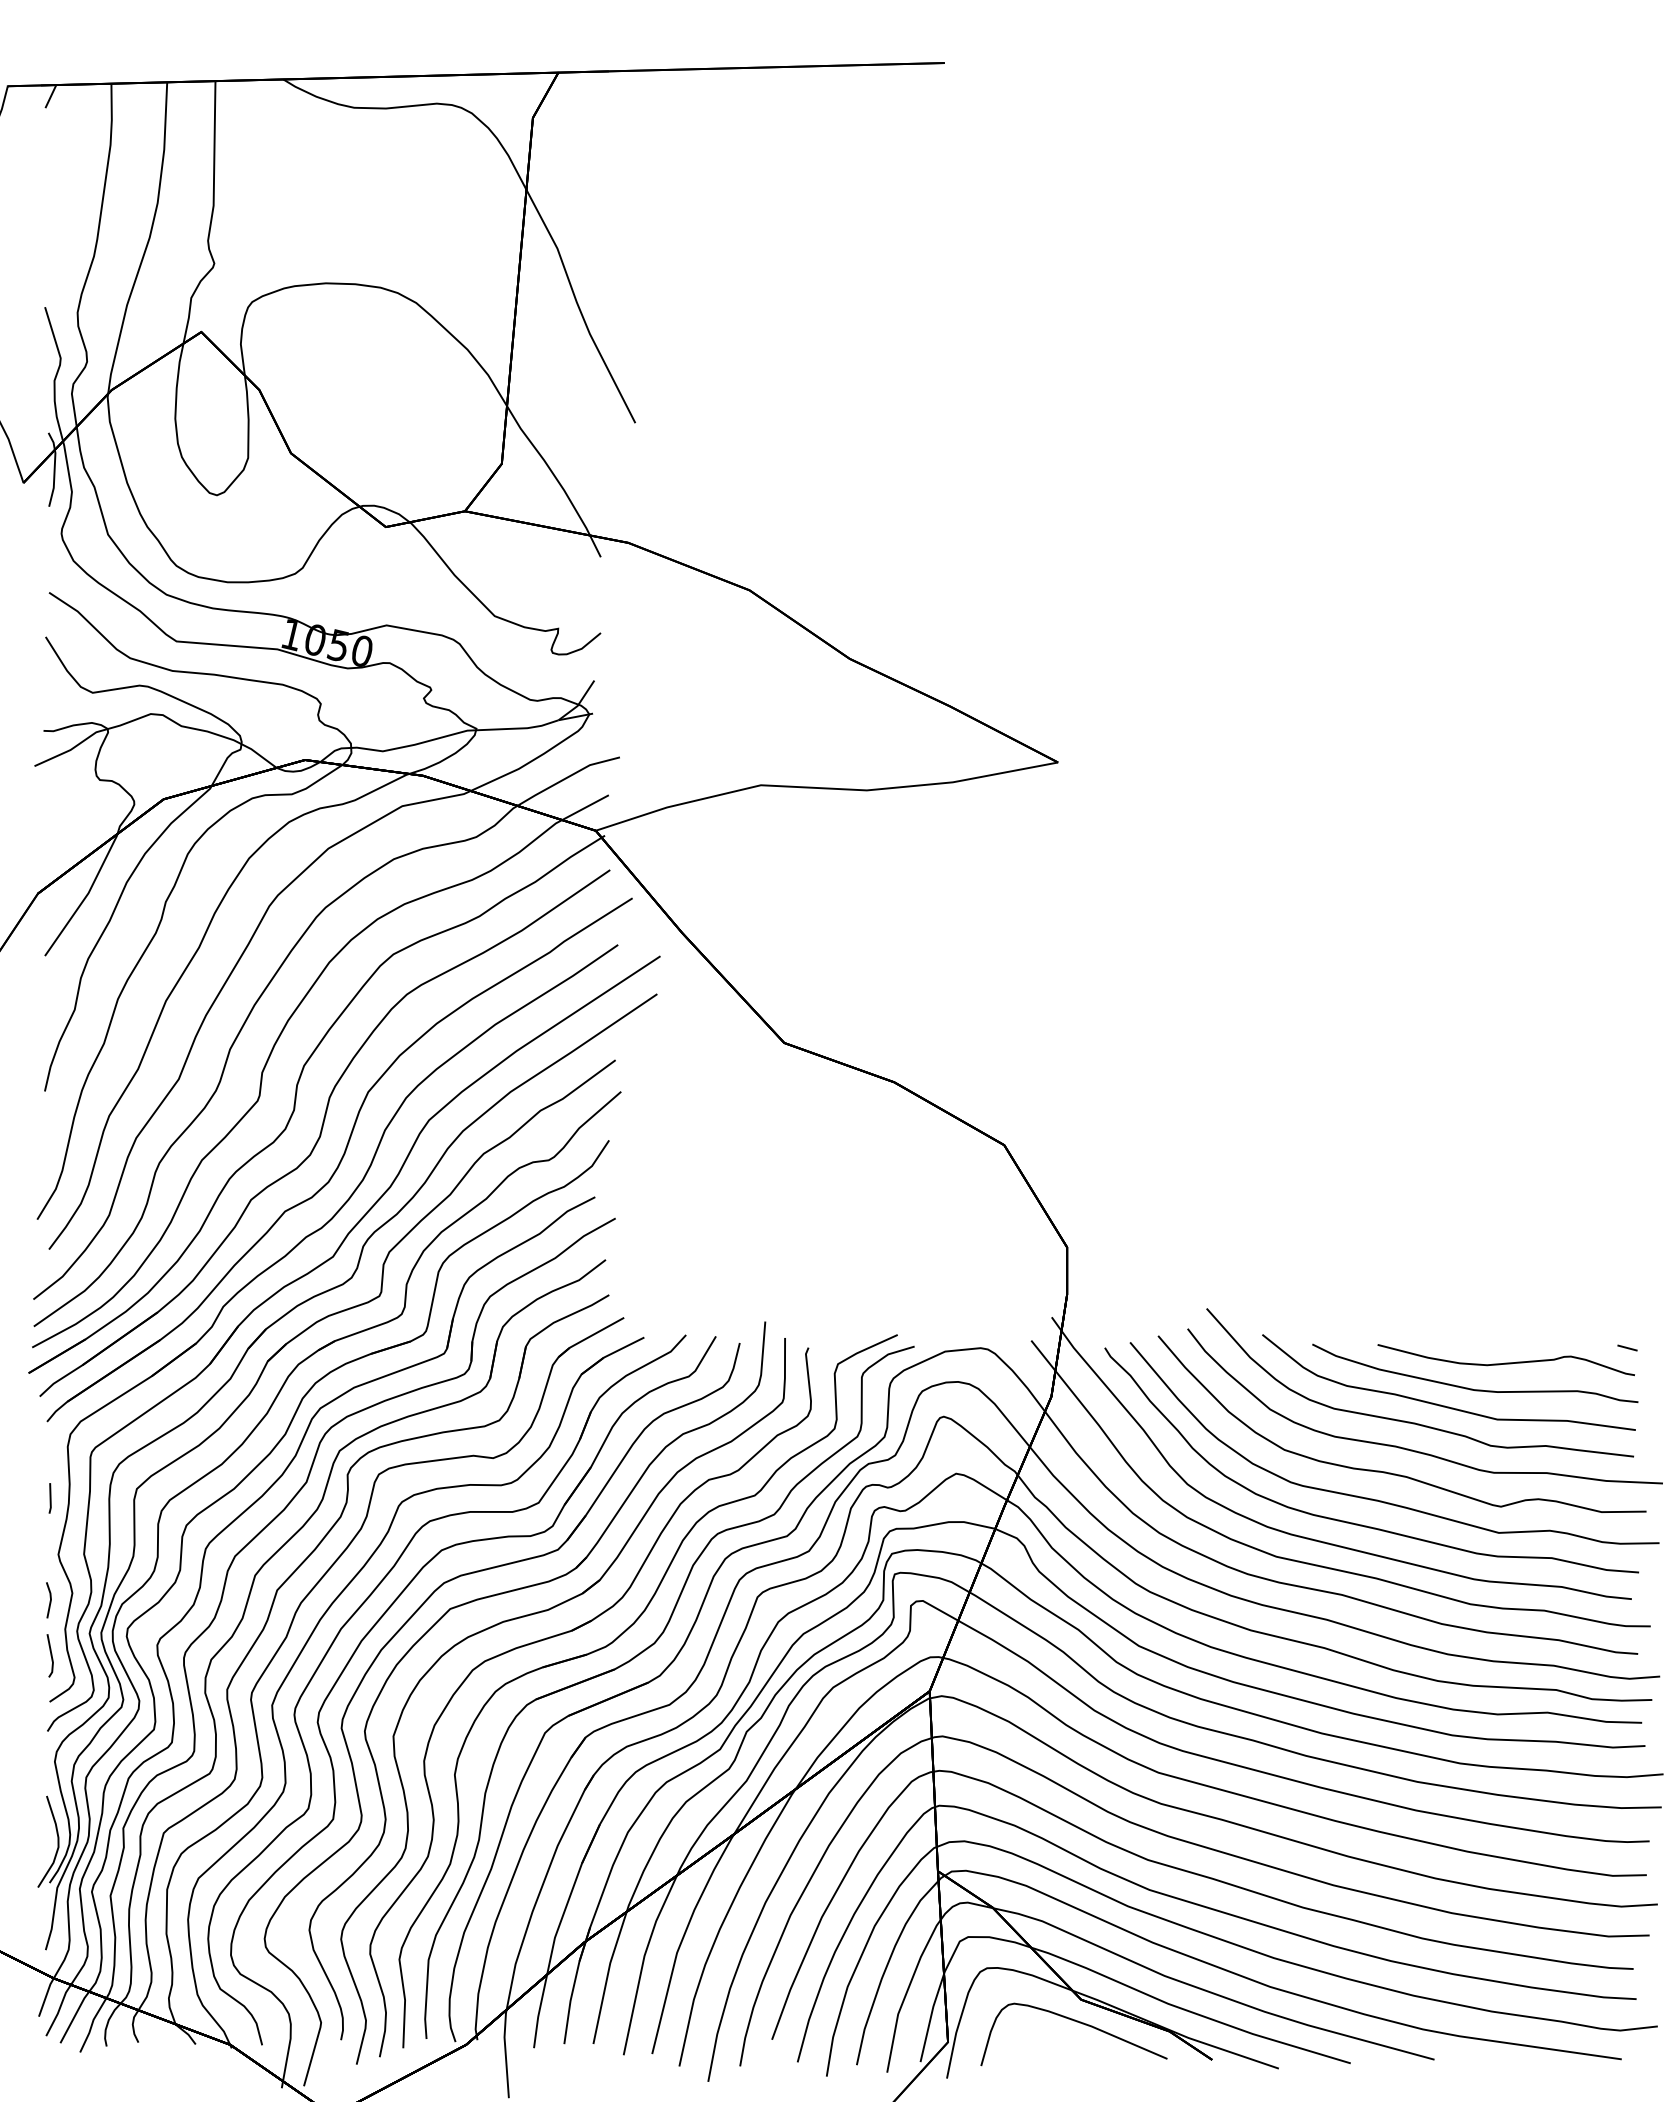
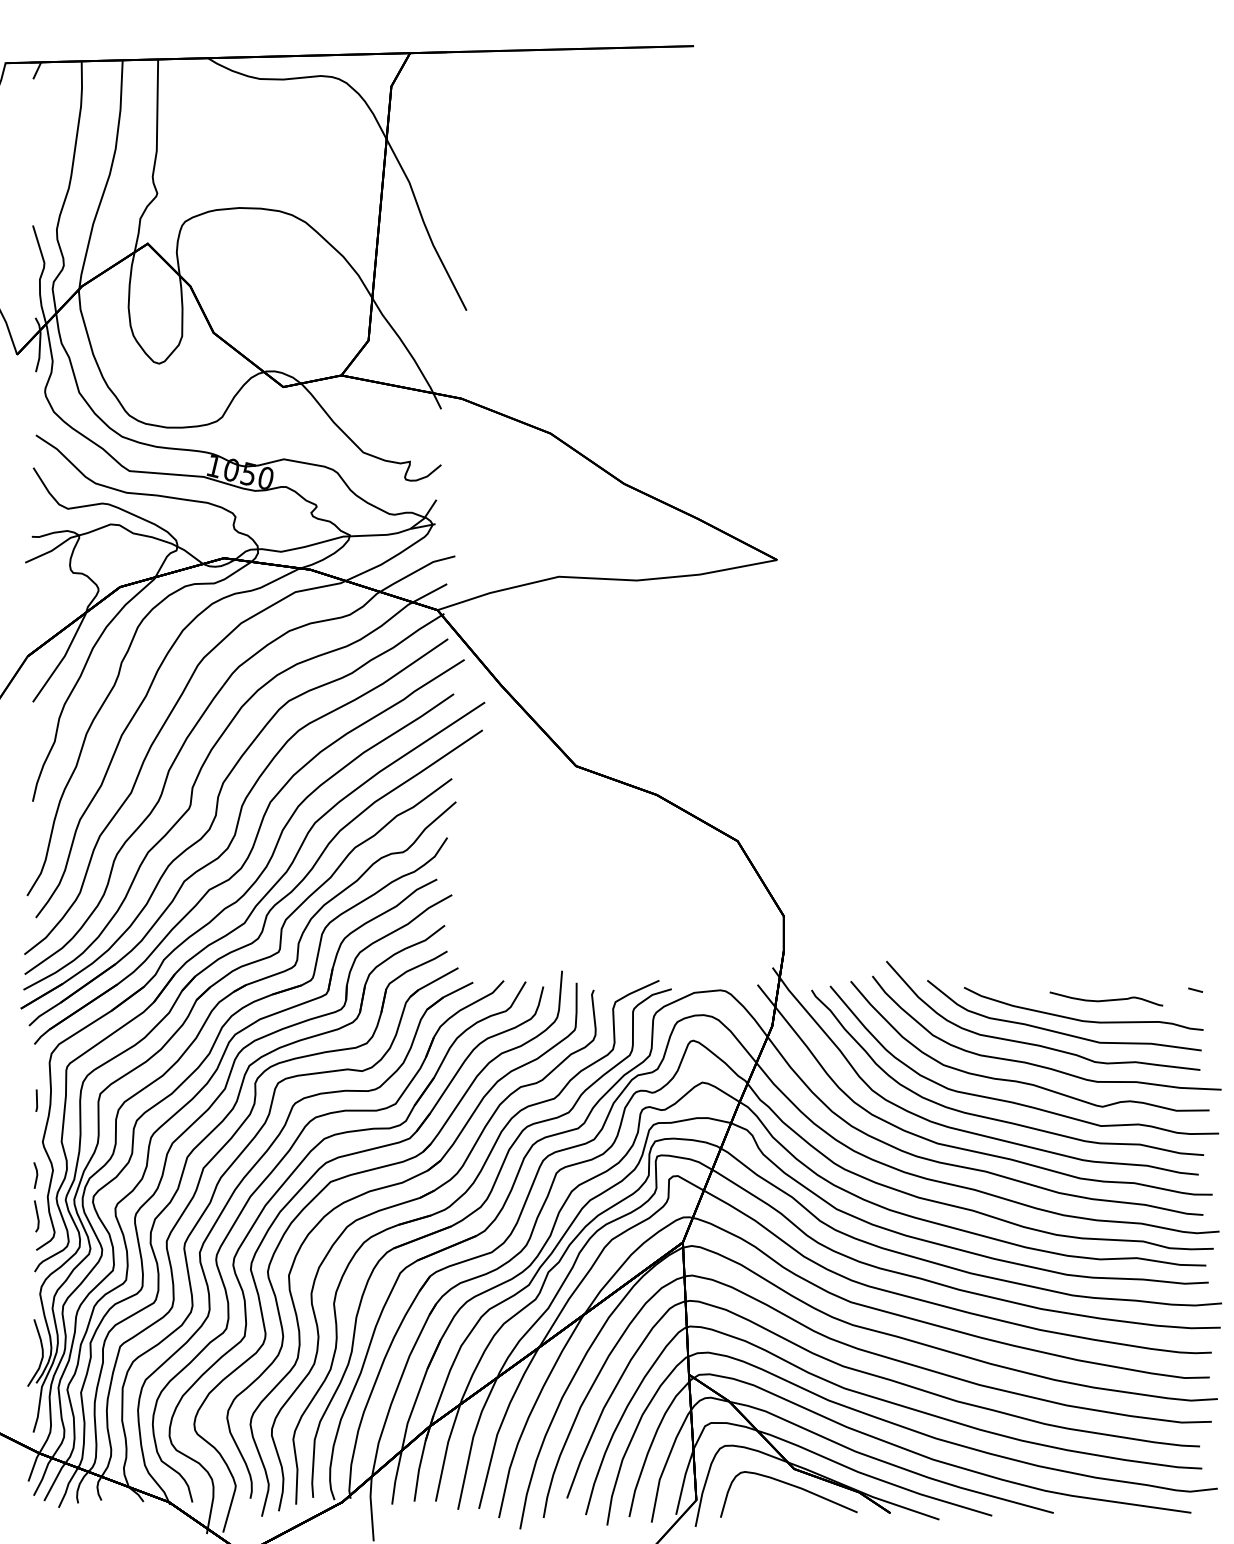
part: (1505, 1359) -> (1105, 998), size x0.6

